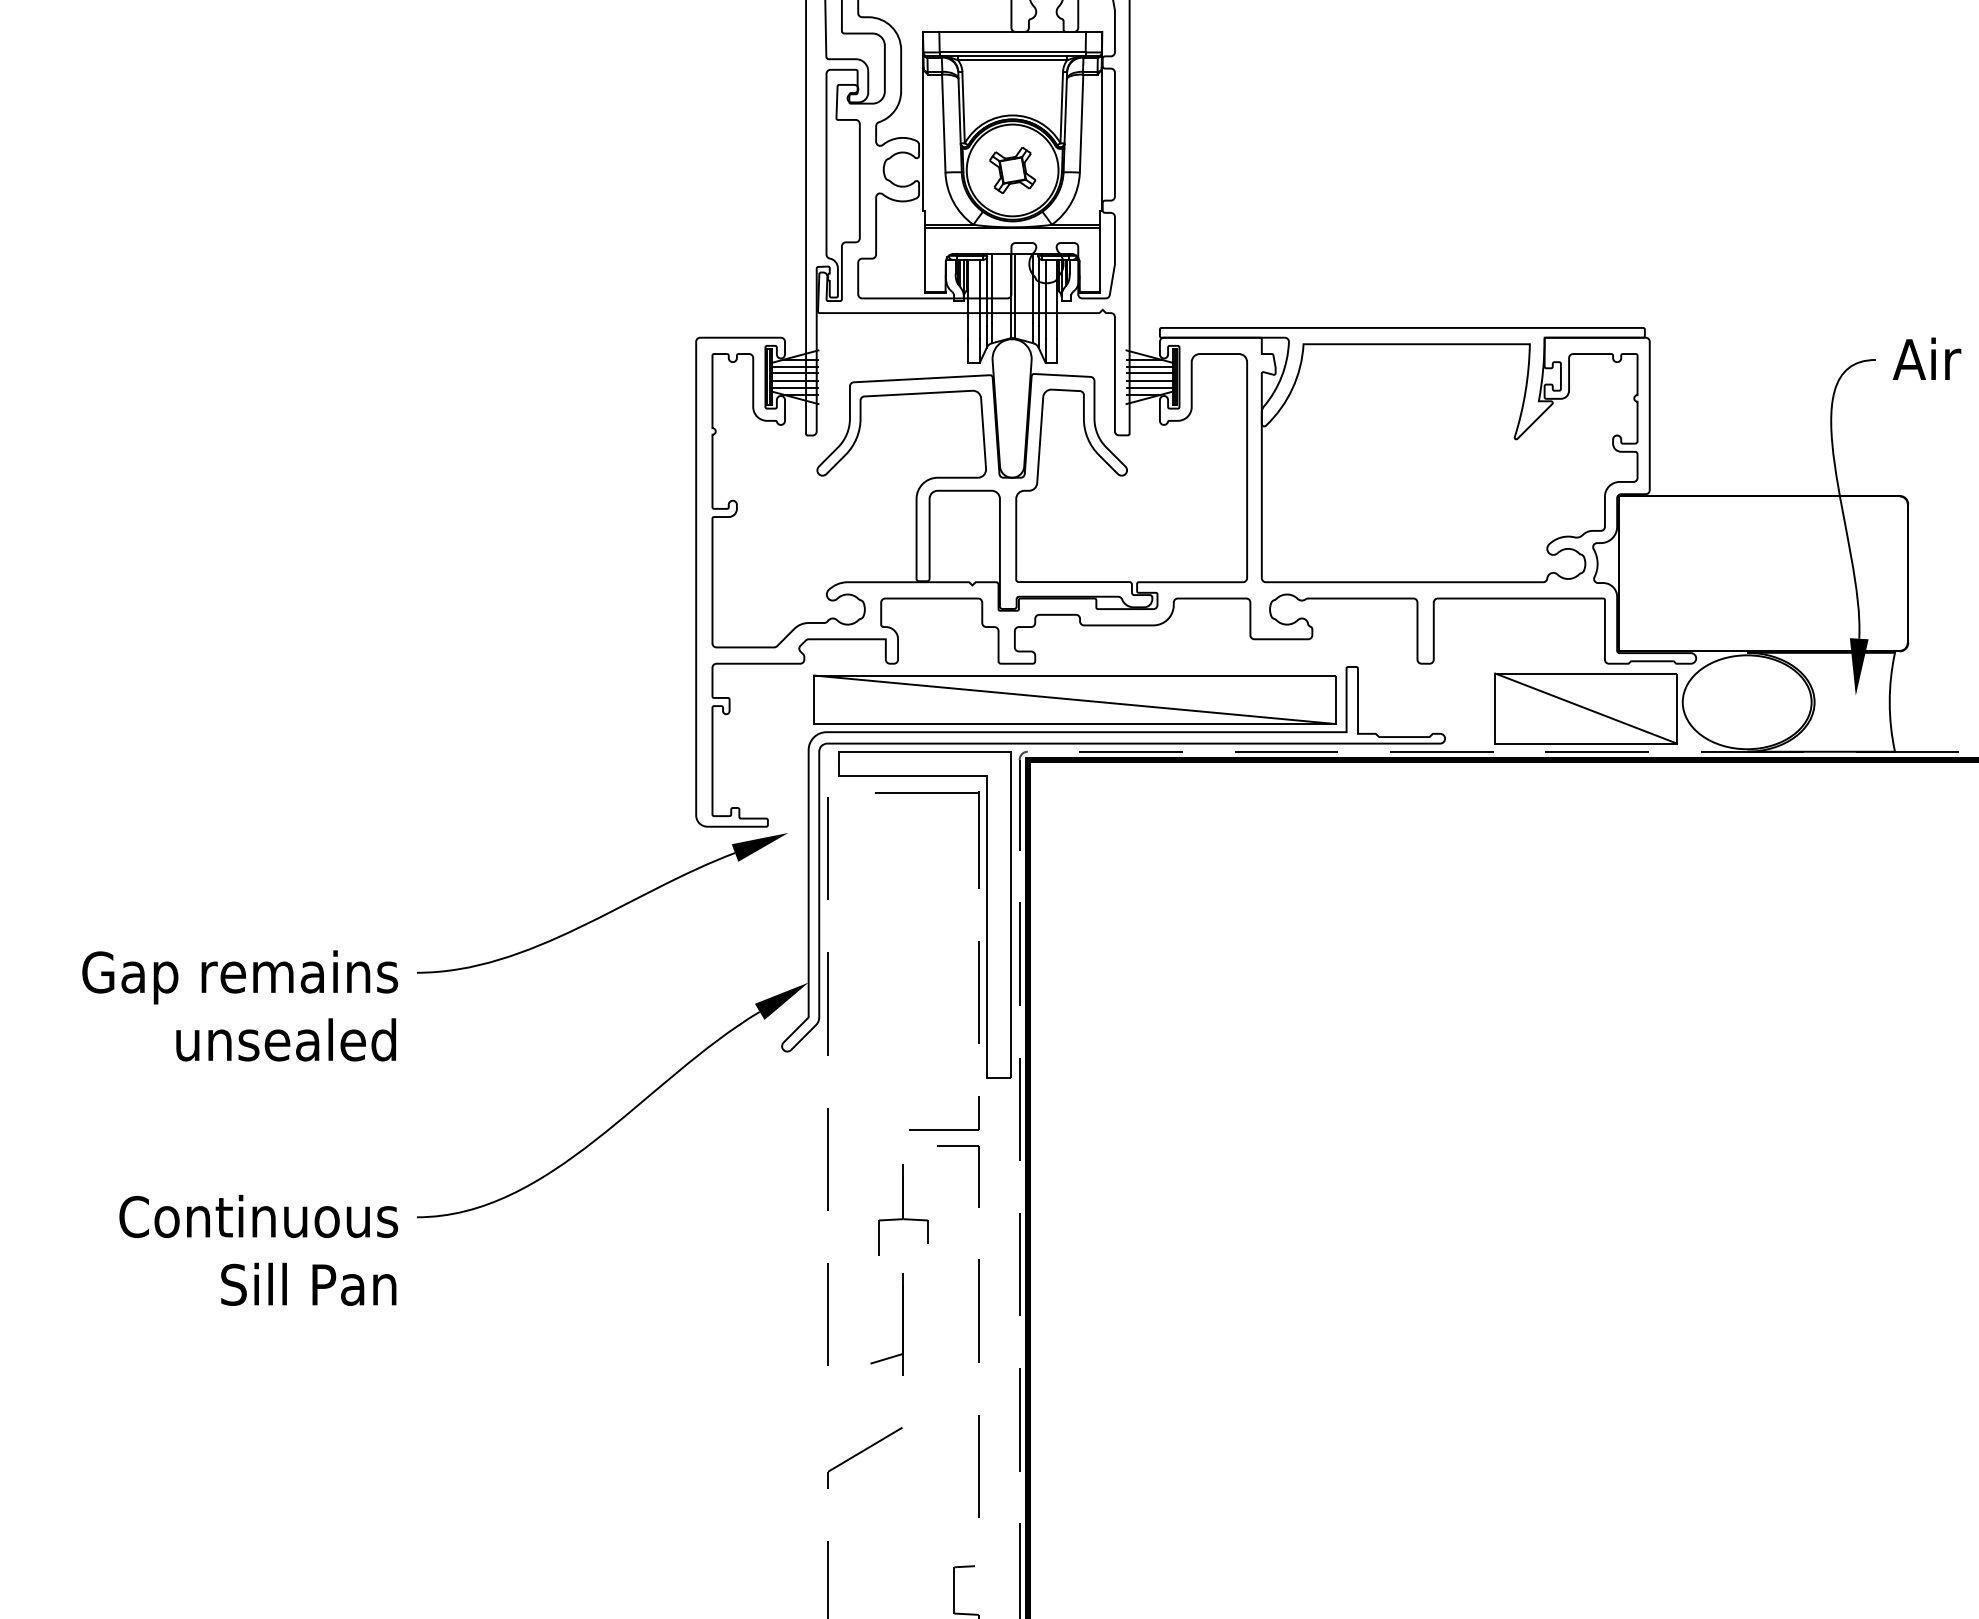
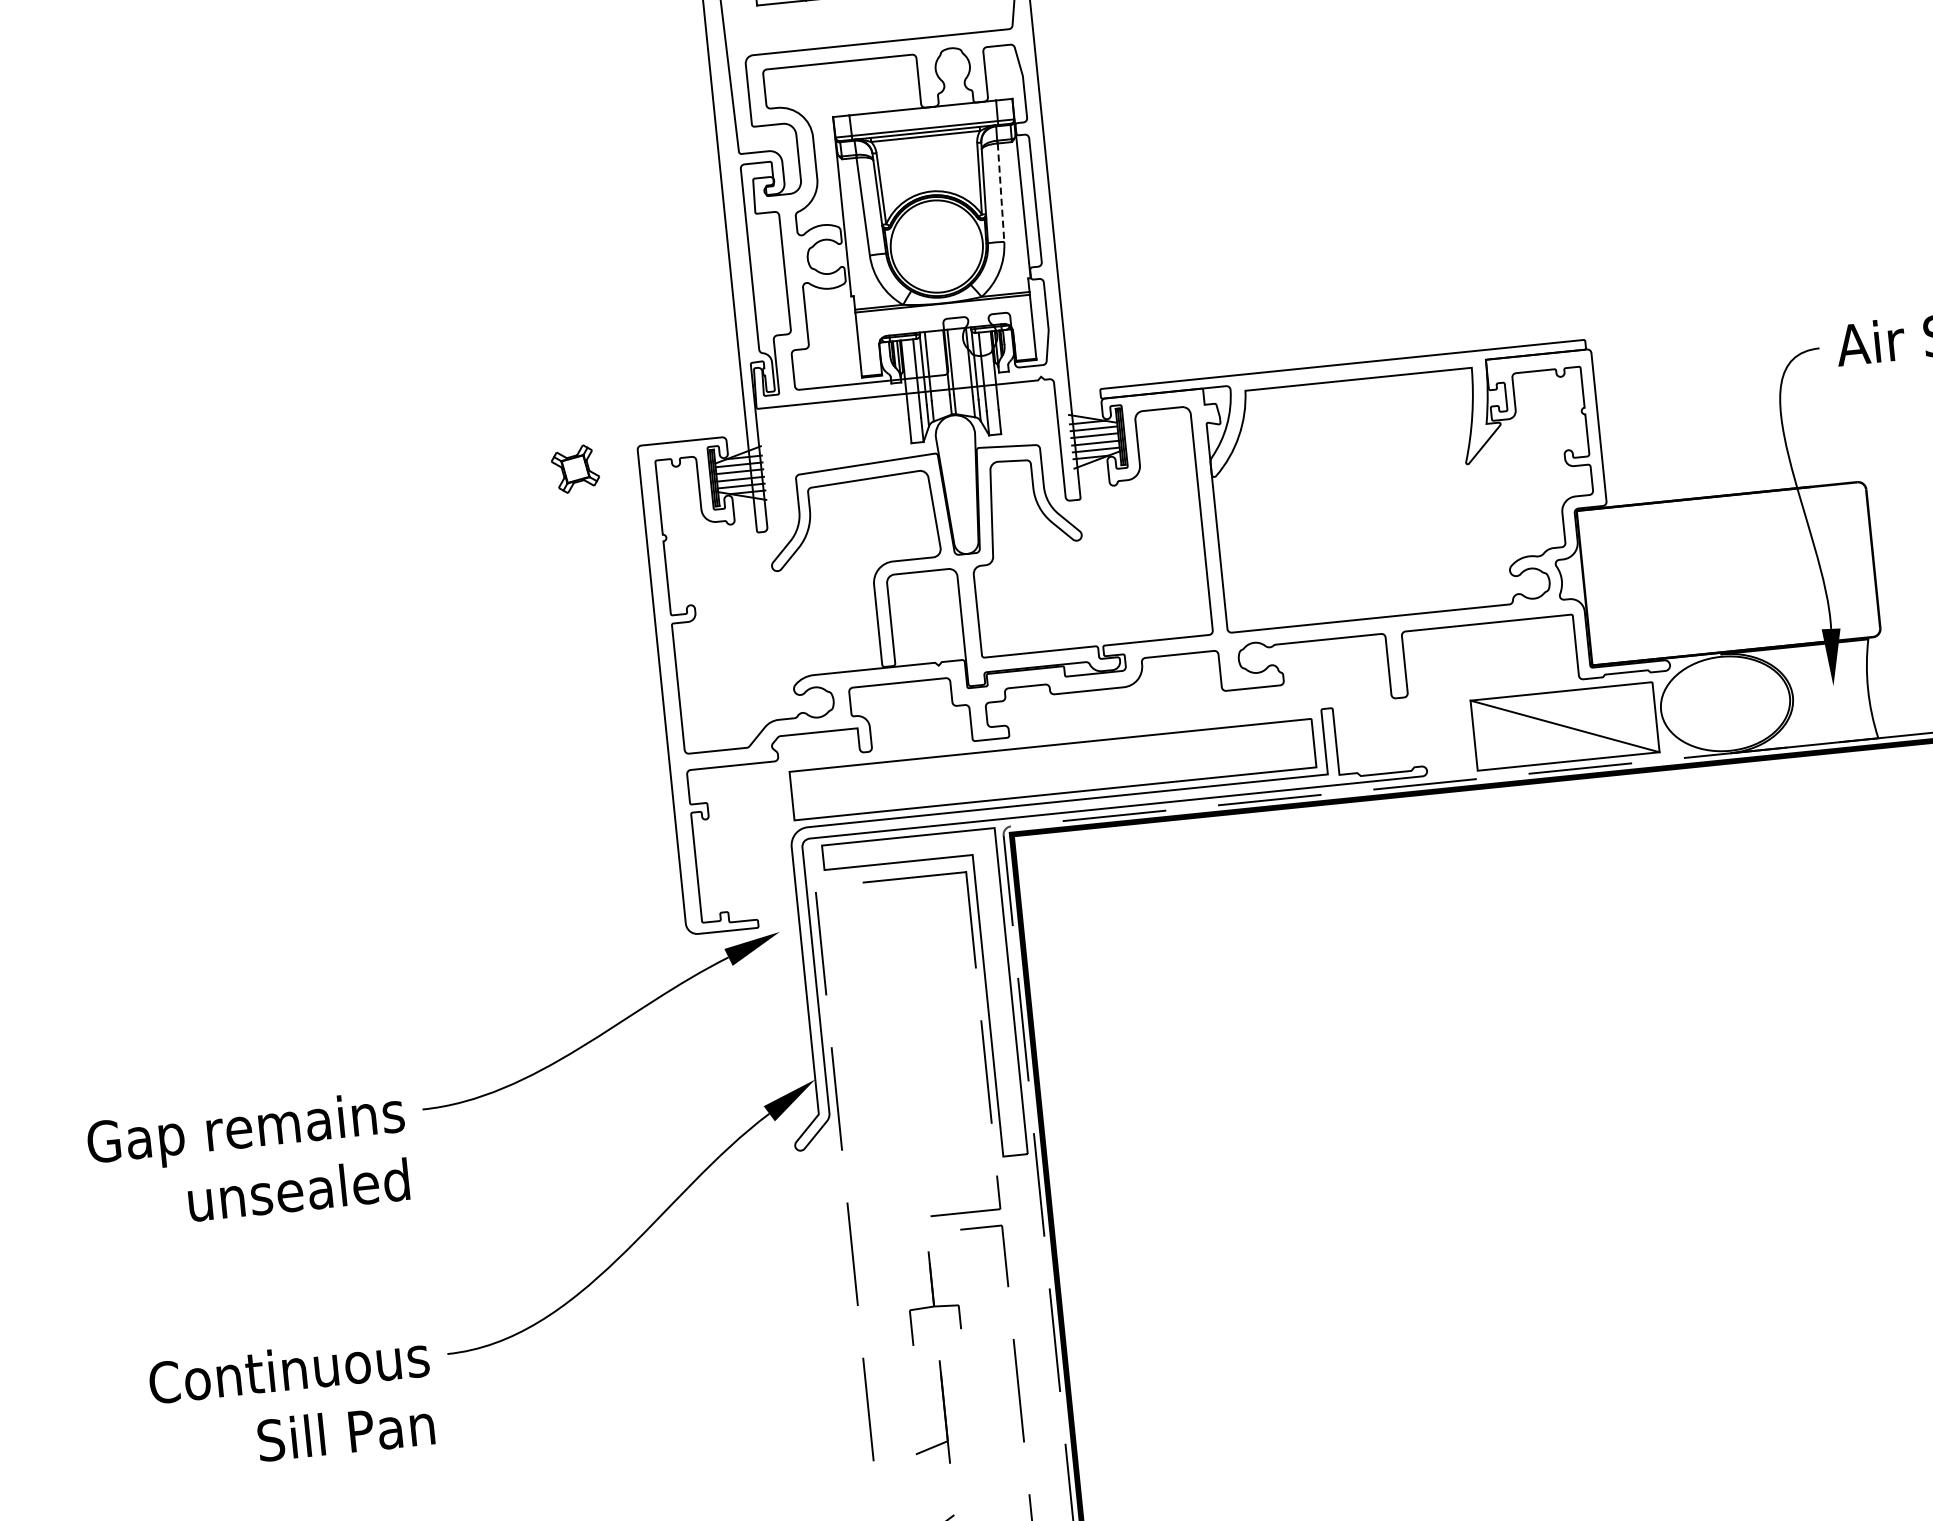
line: (1081, 123) -> (1000, 192), solid -> dashed
part: (1012, 170) -> (575, 469), moved
line: (1074, 699) -> (1052, 769), removed

